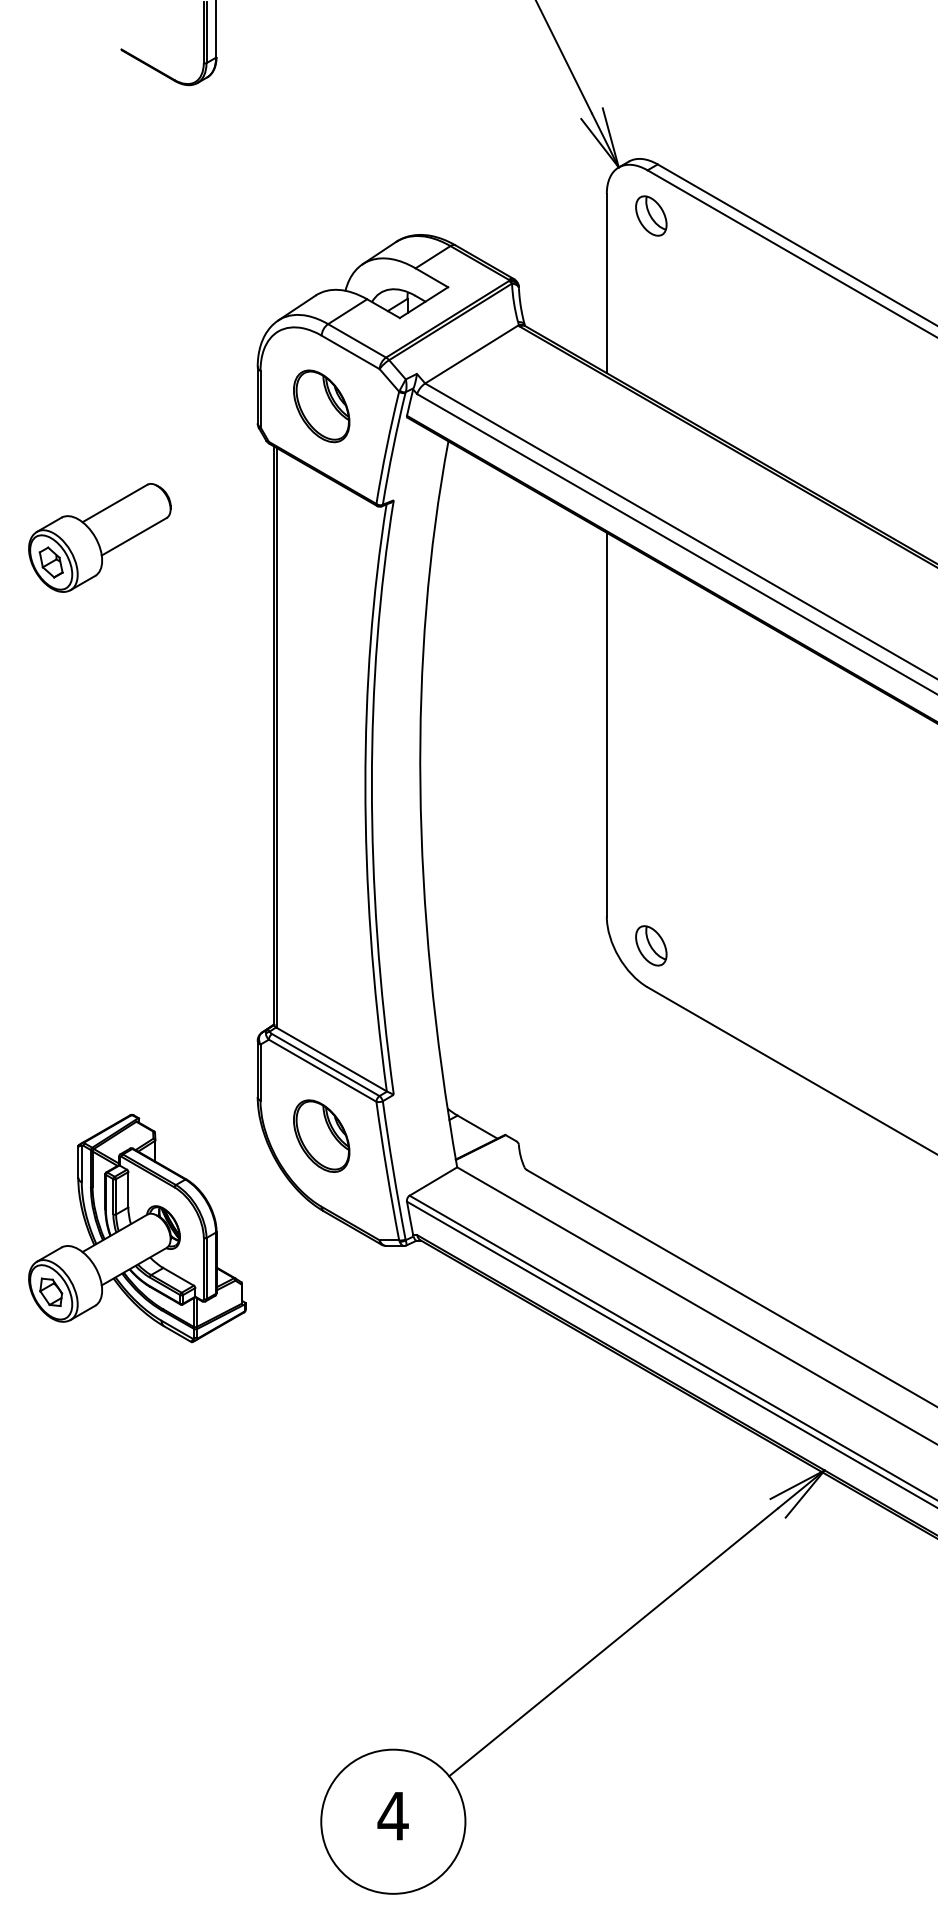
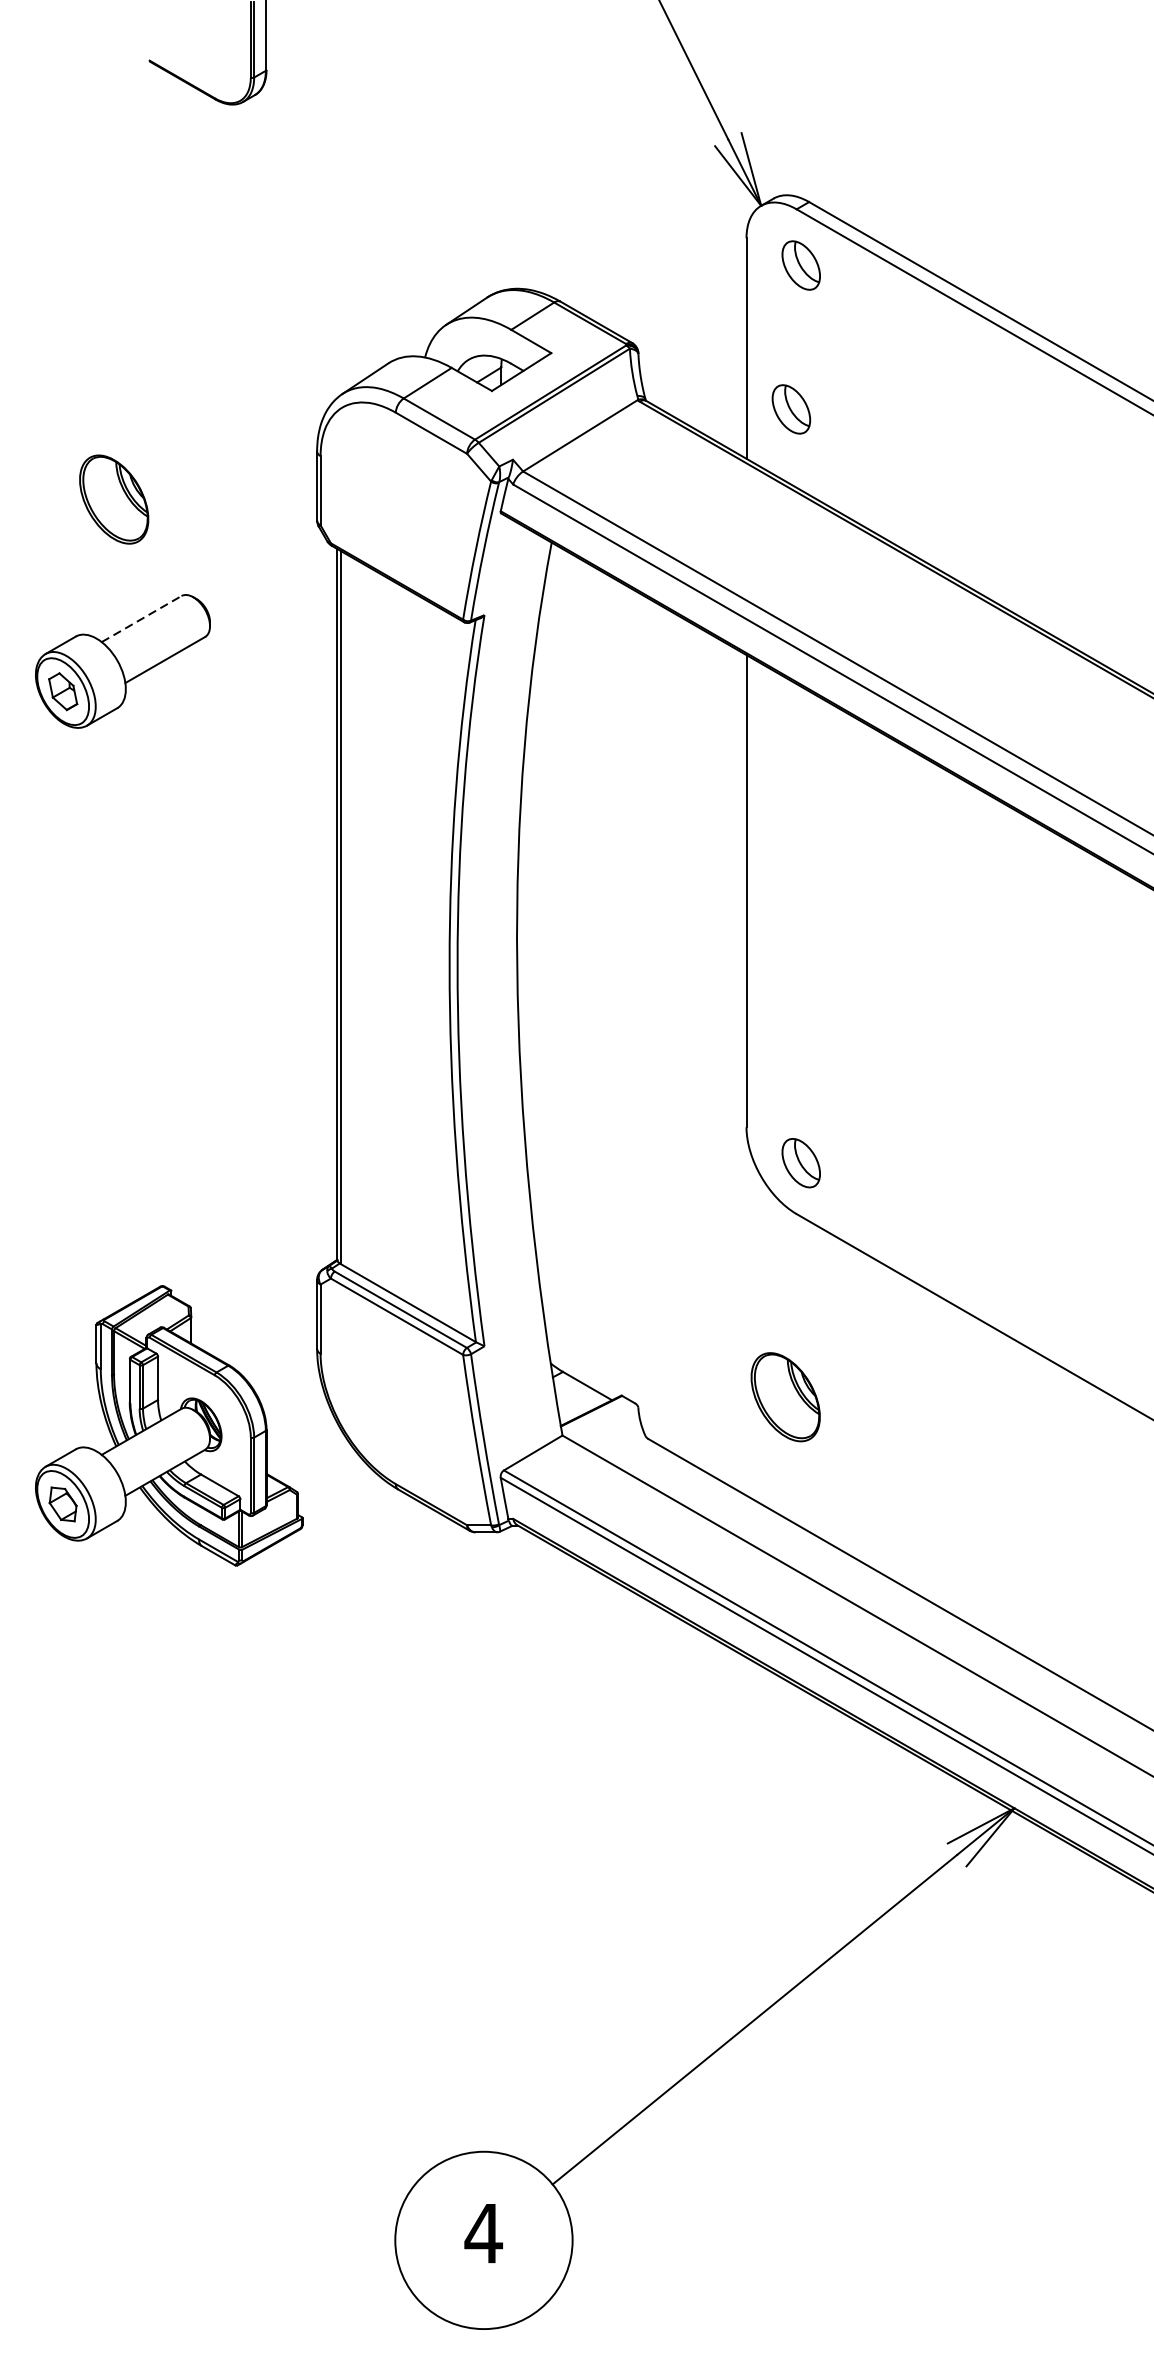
part: (643, 332) -> (791, 408), added
part: (321, 406) -> (113, 499), moved
line: (115, 503) -> (142, 619), solid -> dashed
part: (321, 1135) -> (785, 1396), moved
part: (137, 1228) -> (169, 1425), moved

